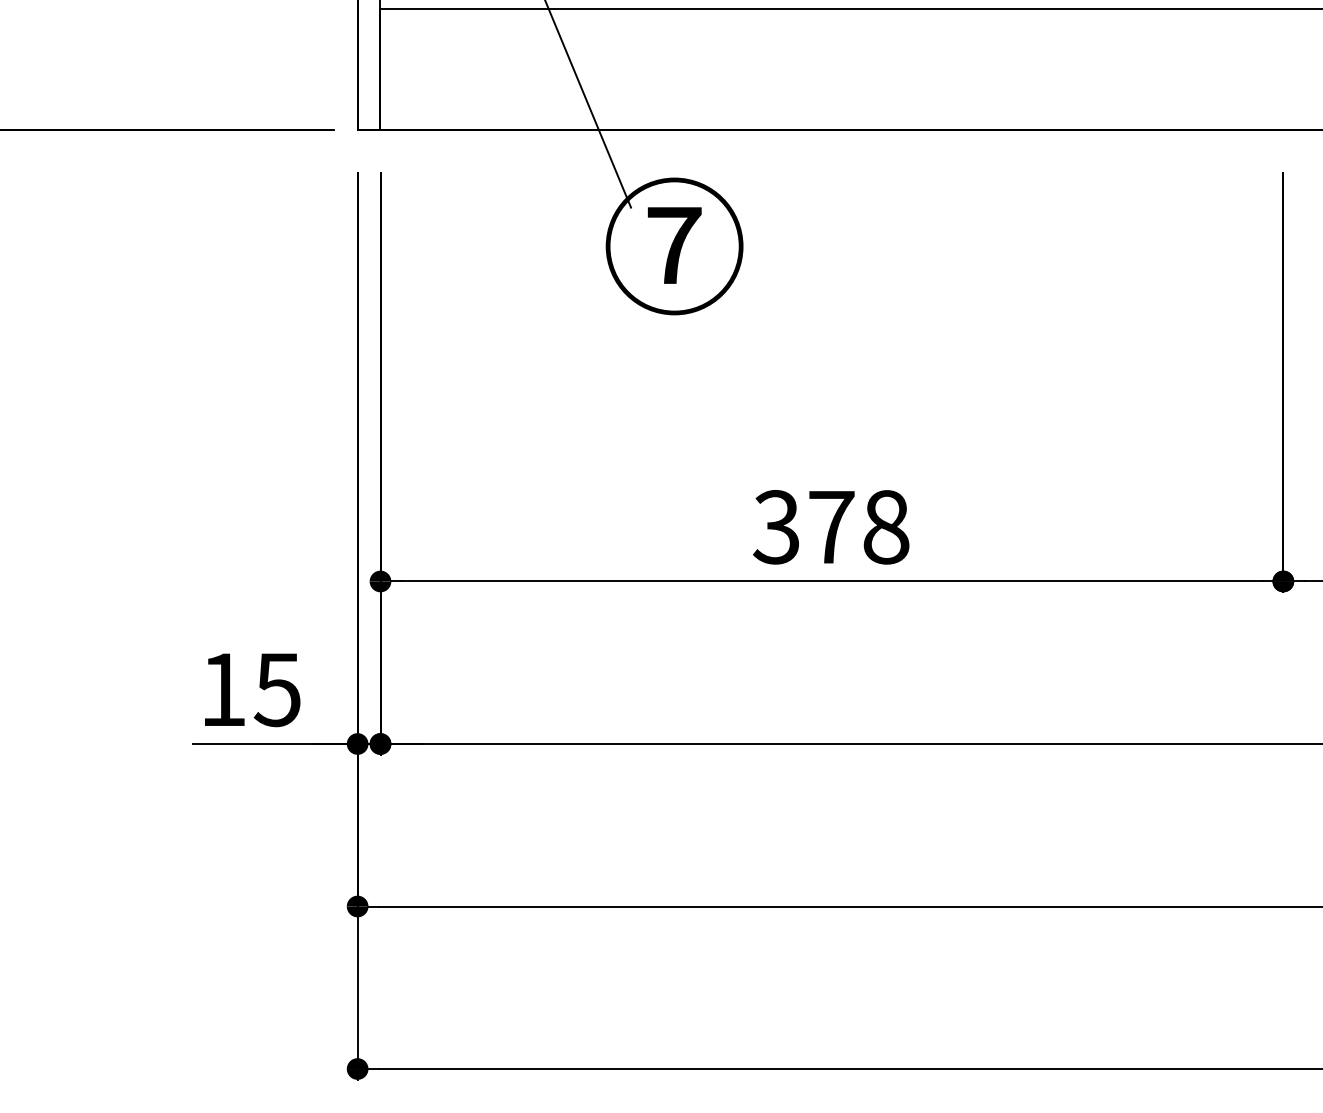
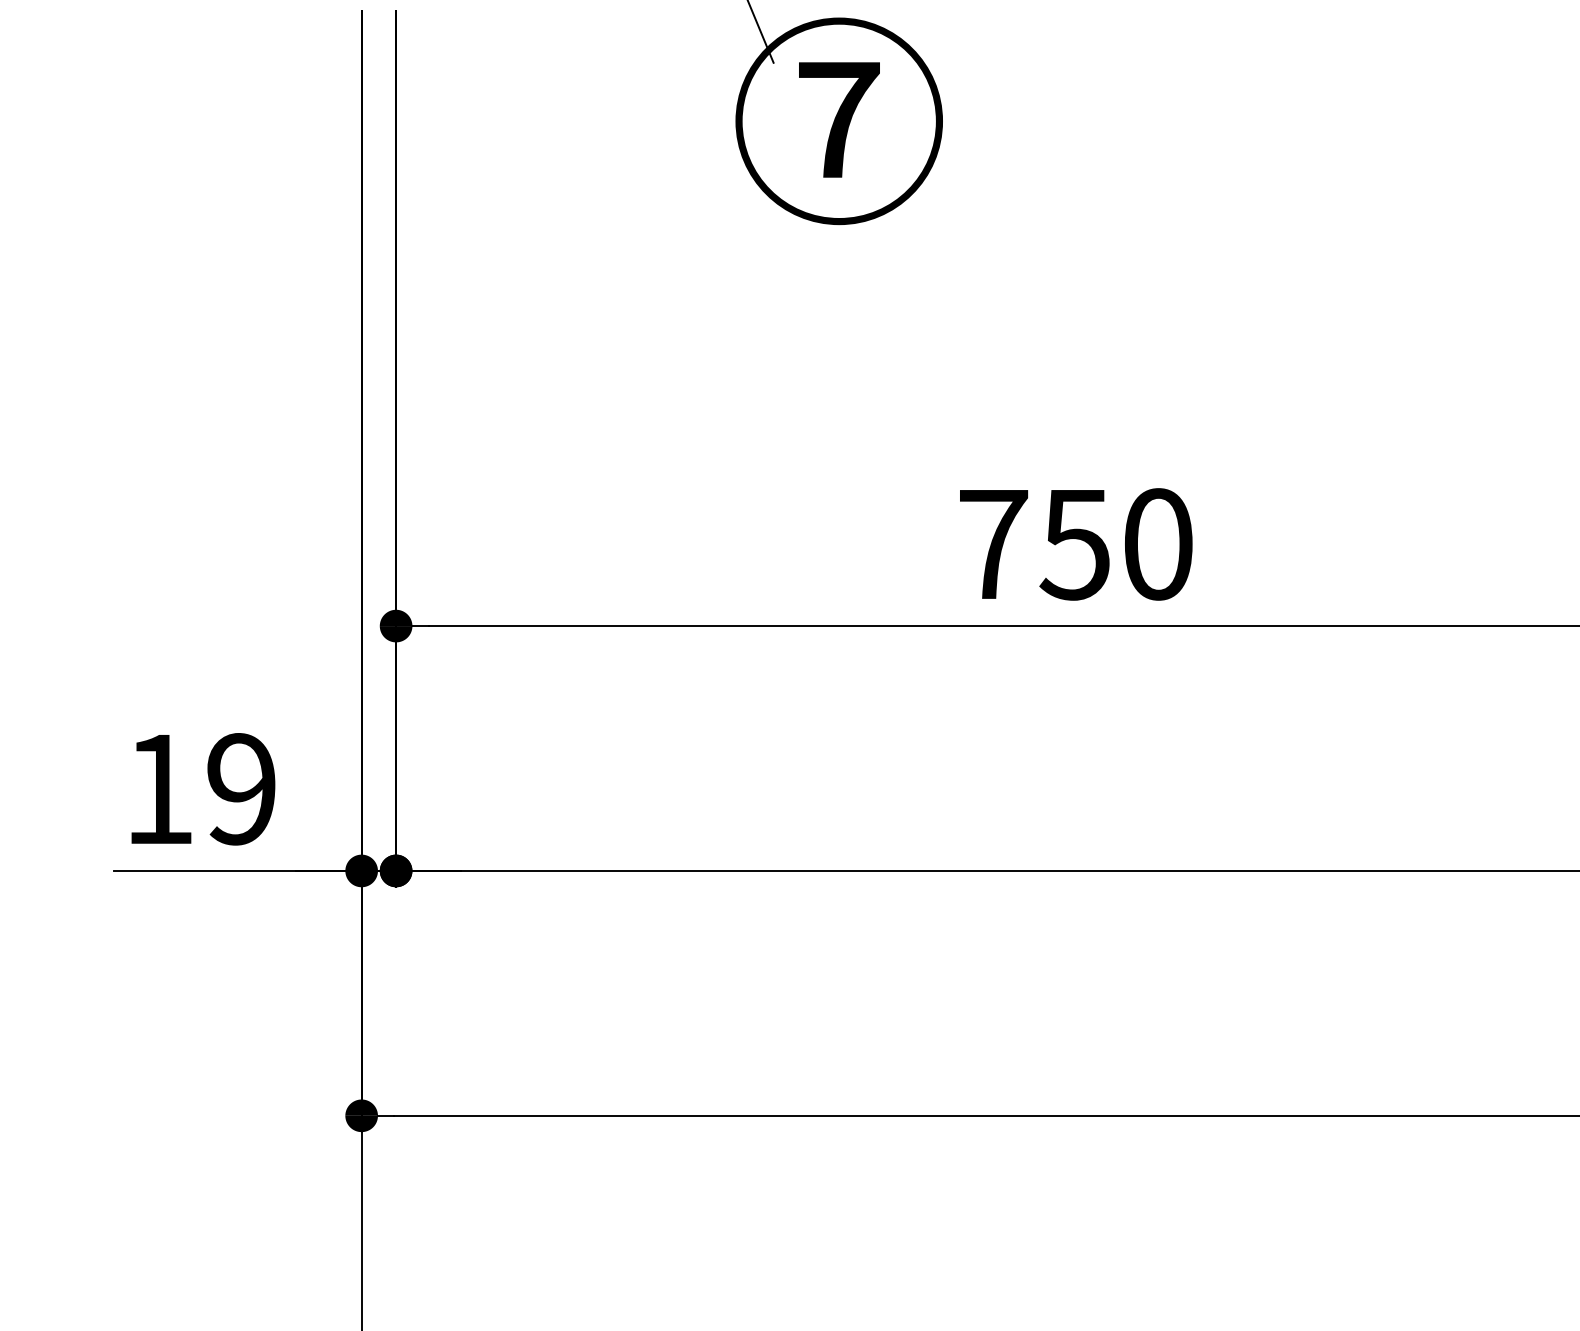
text: (831, 527) -> (1075, 544), 378 -> 750
text: (276, 689) -> (239, 788), 15 -> 19

